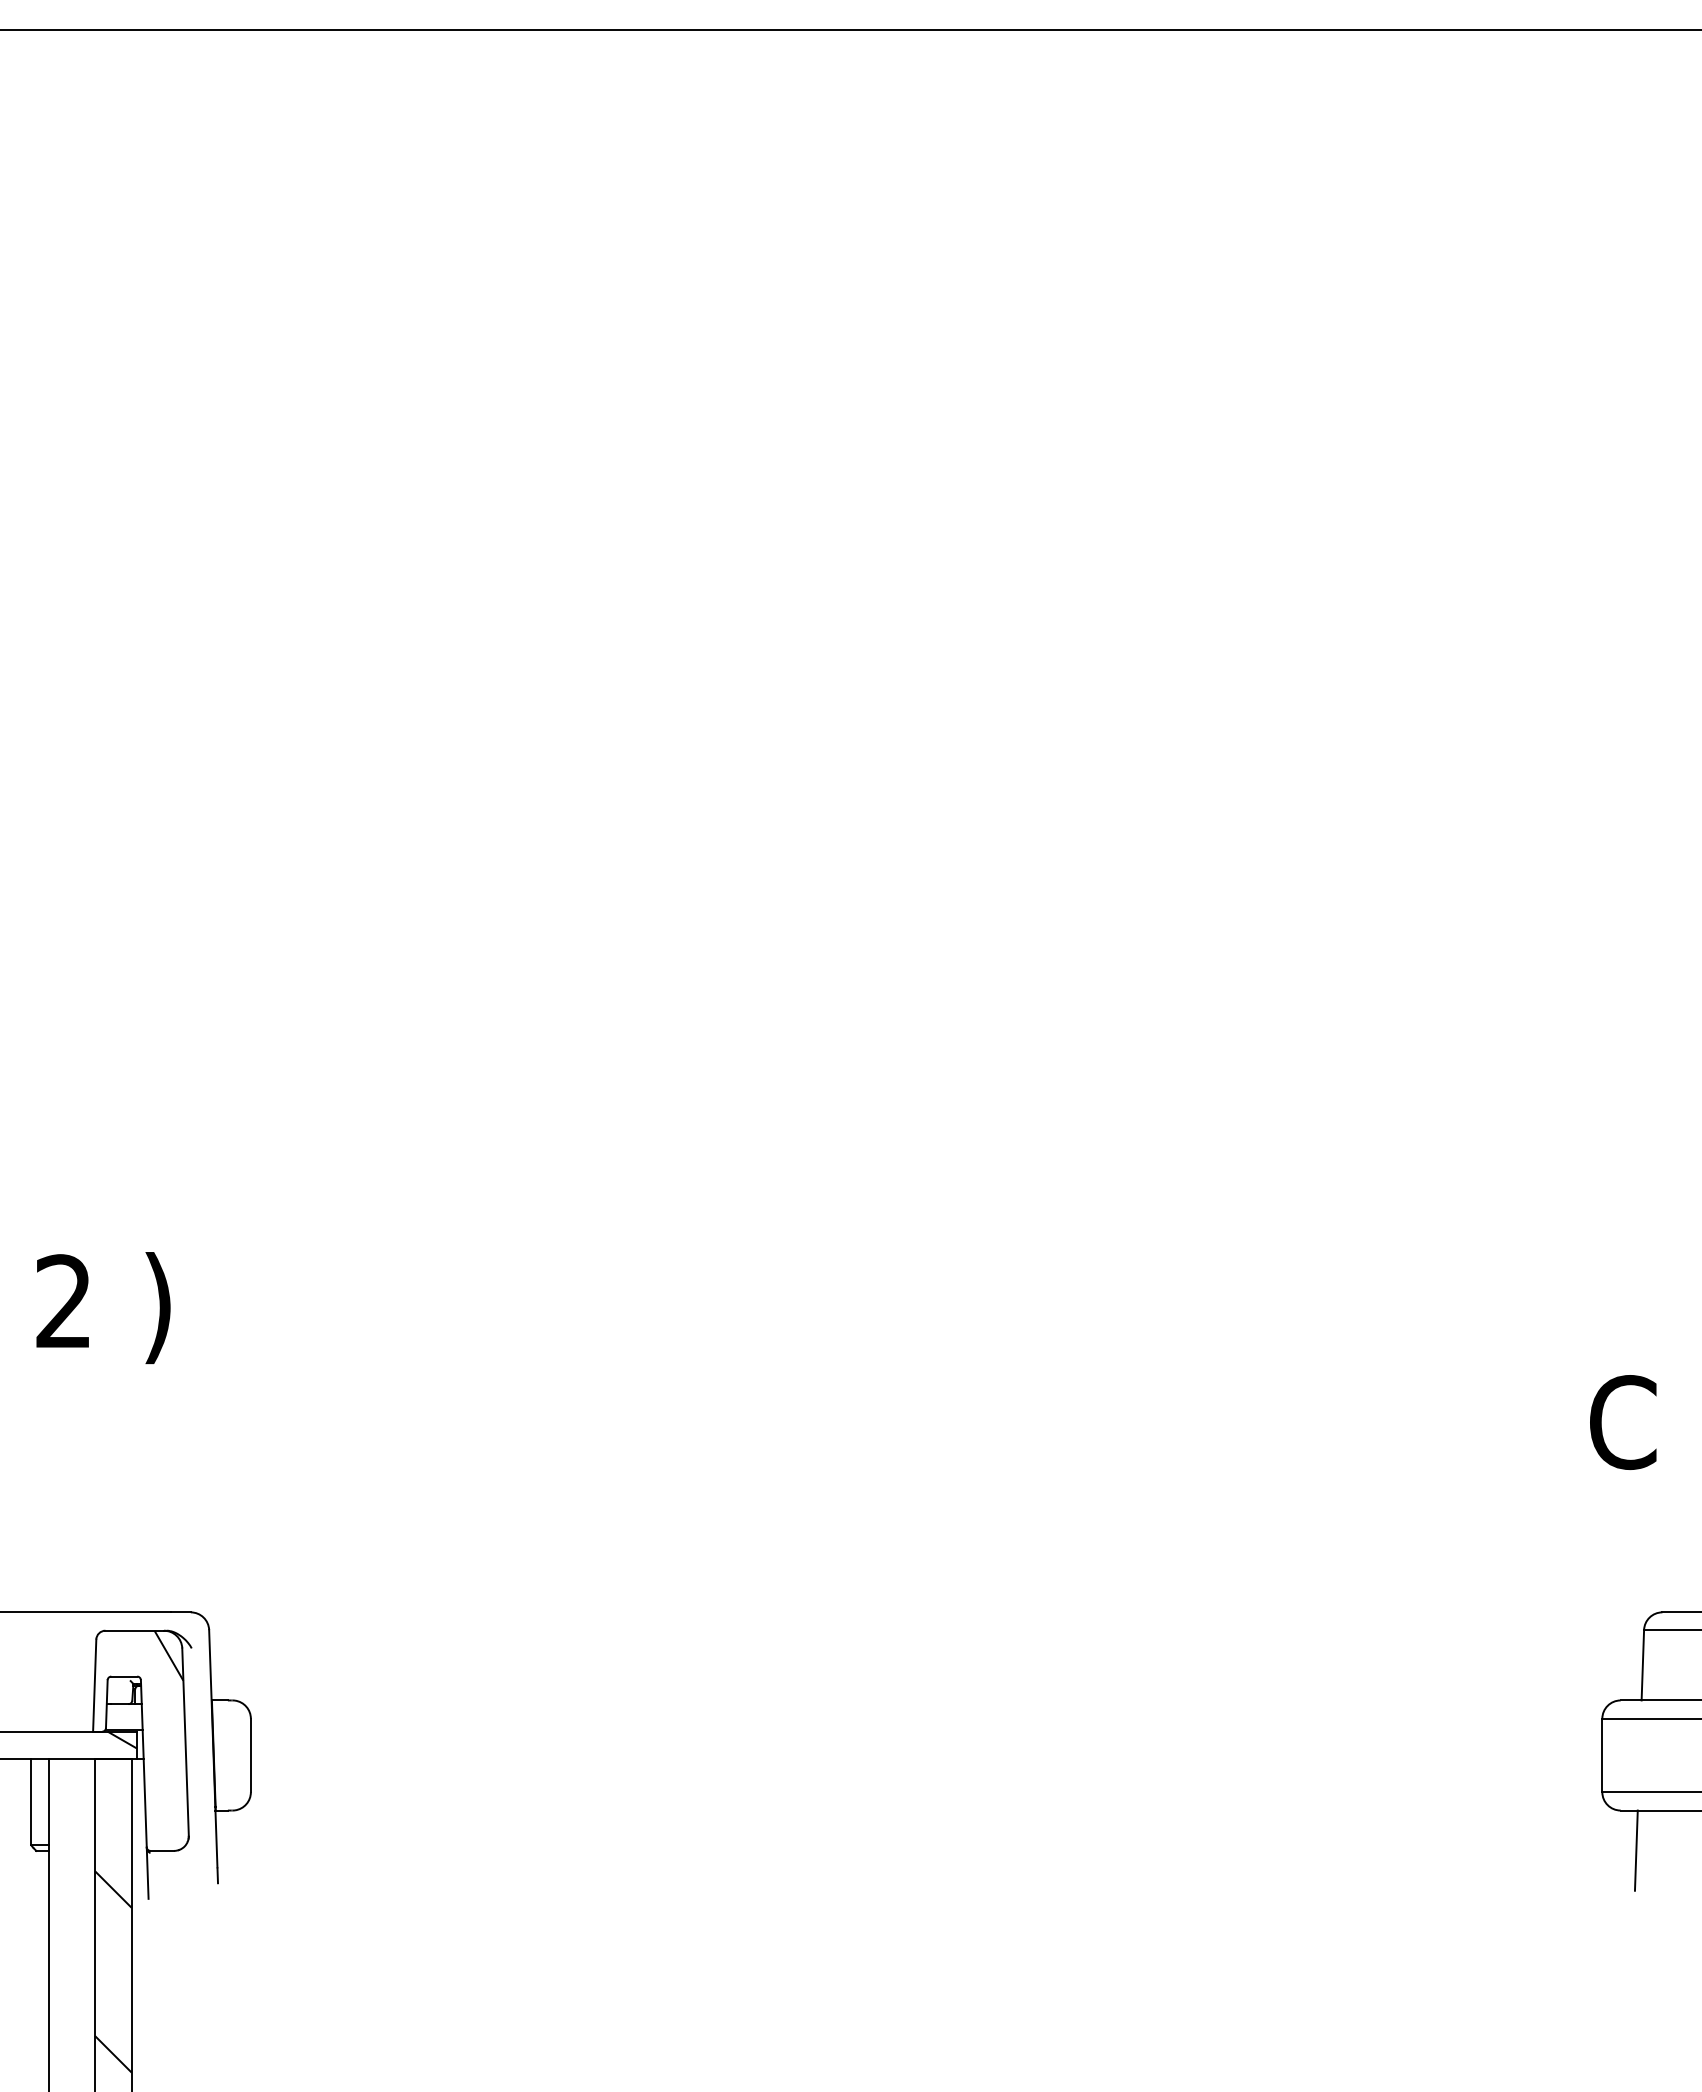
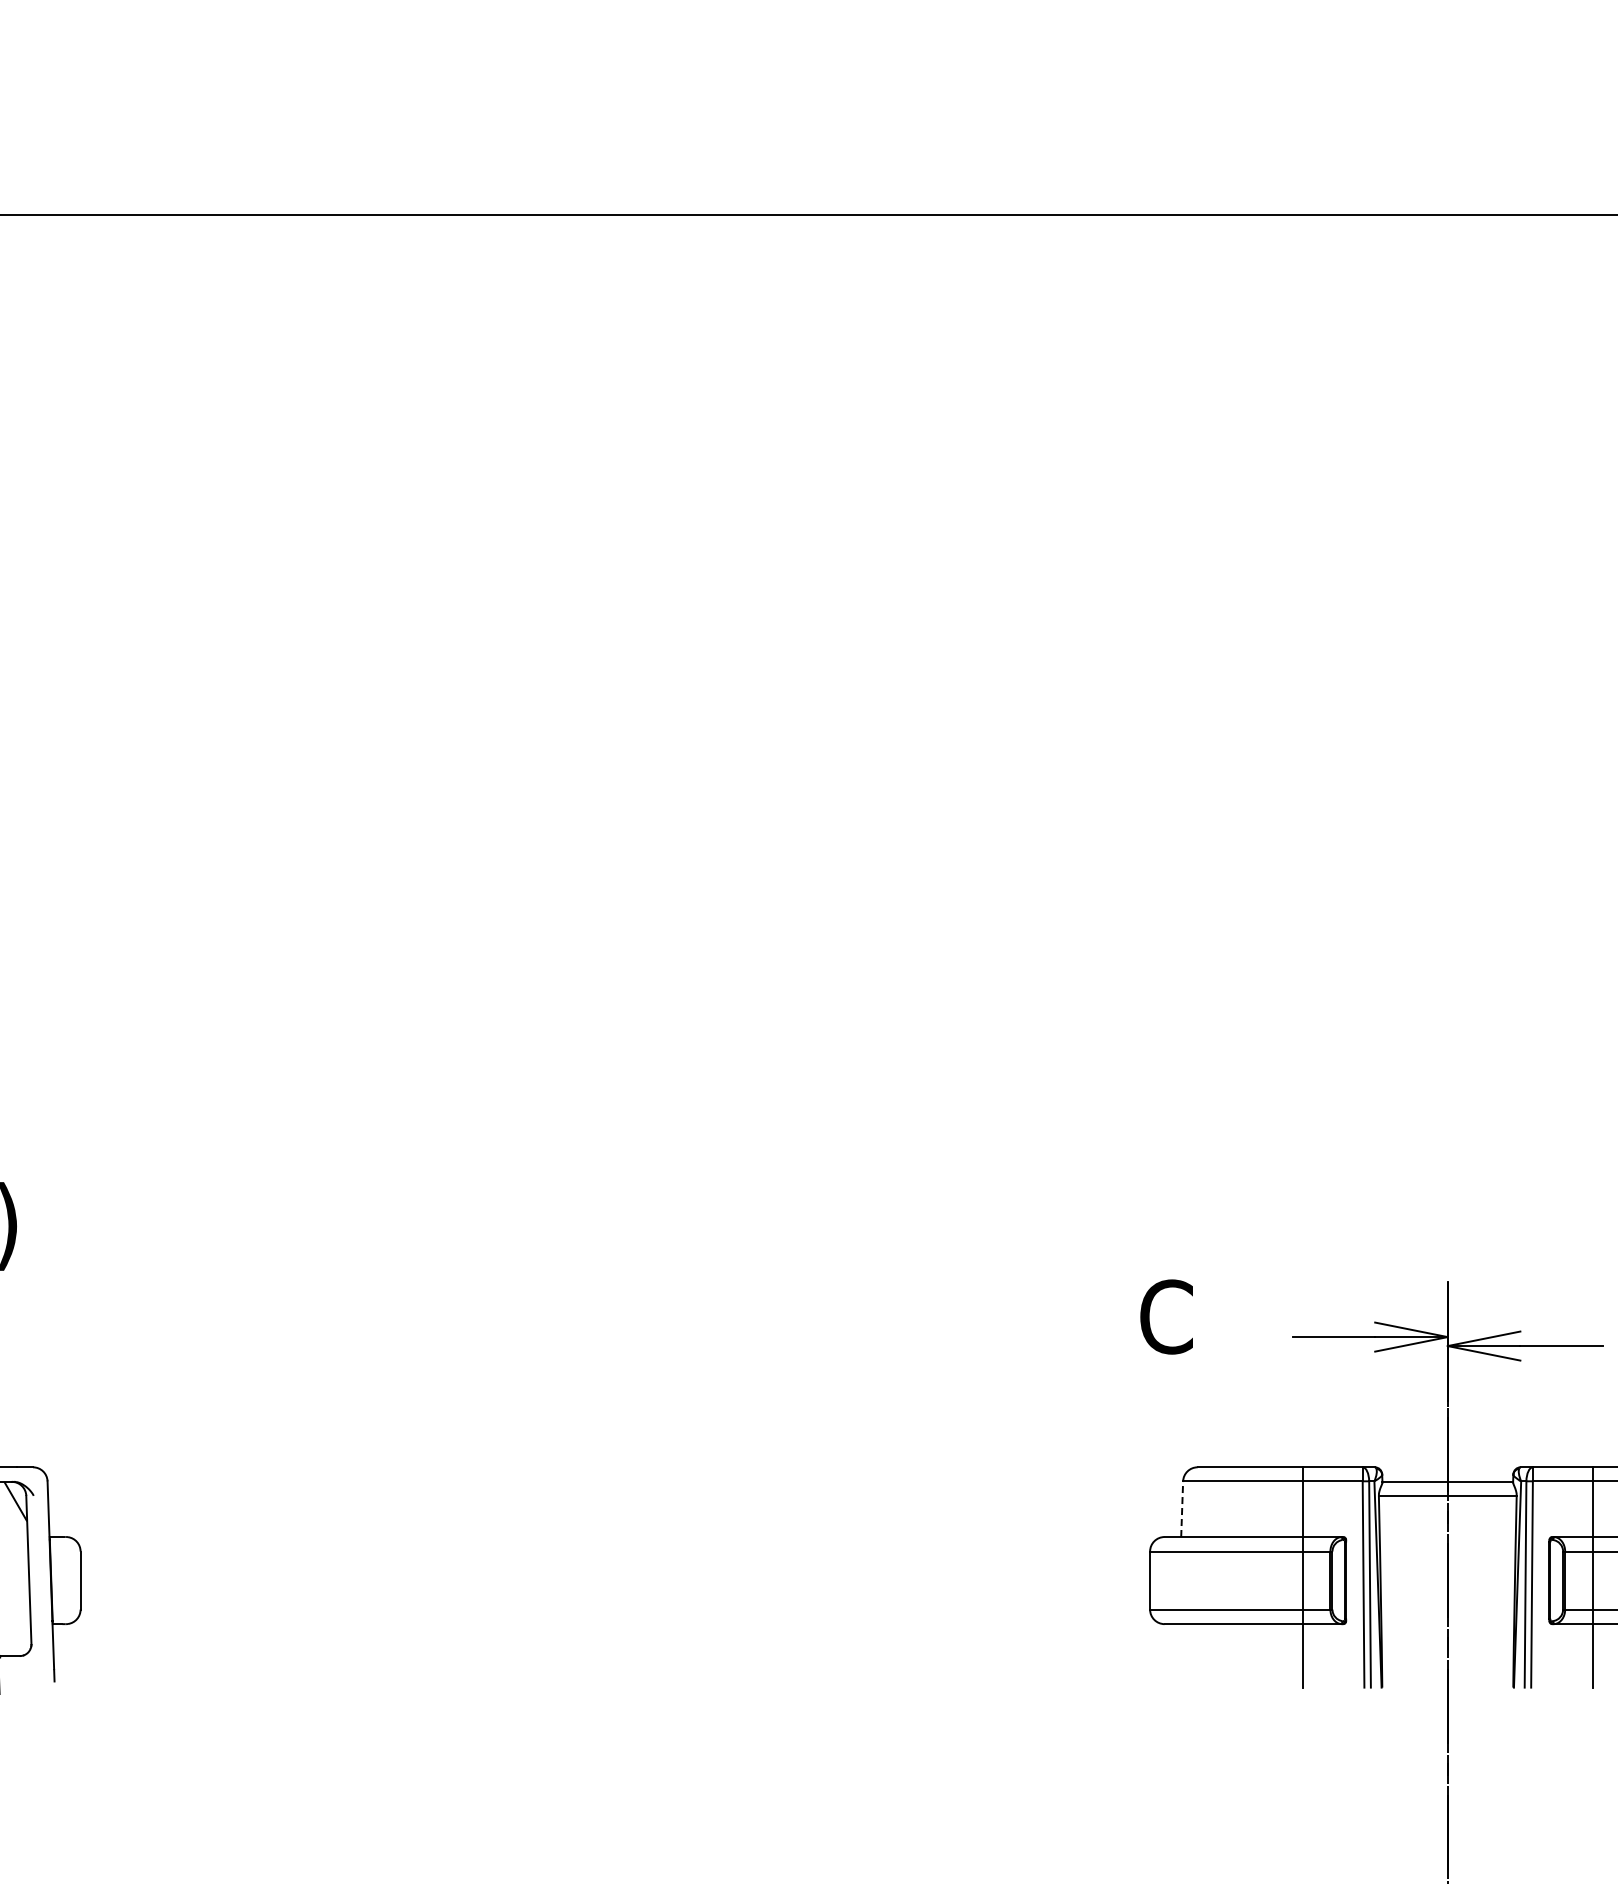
line: (1643, 1665) -> (1182, 1509), solid -> dashed
line: (1635, 1850) -> (1176, 1655), removed

